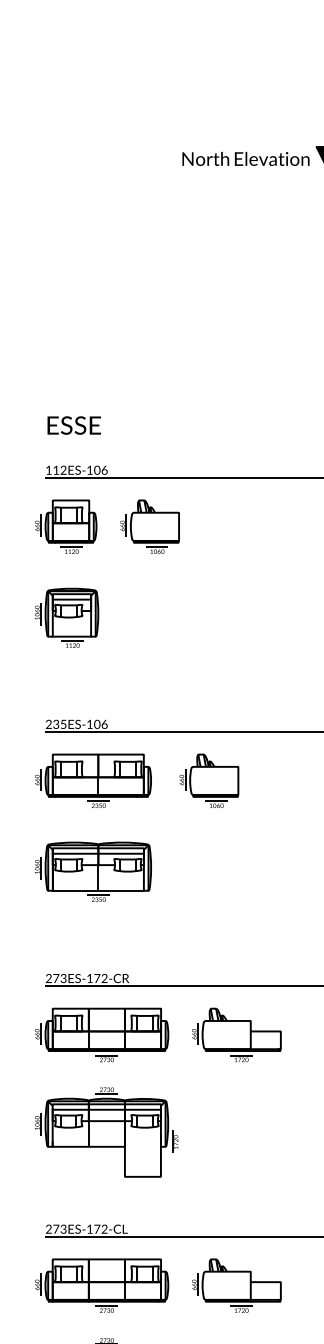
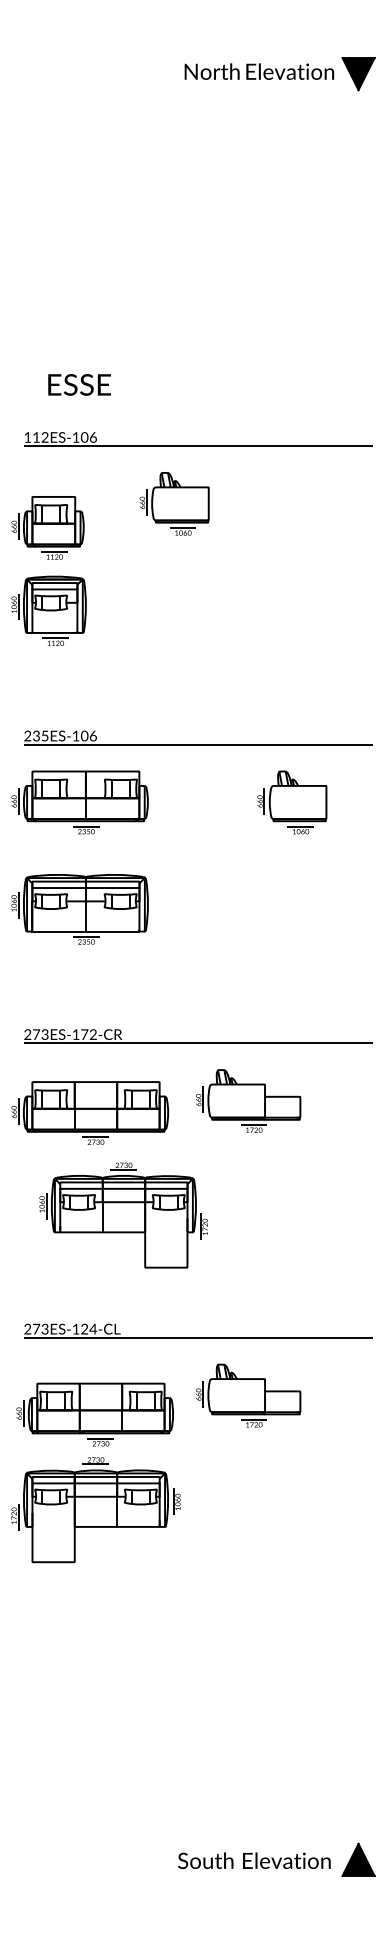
text: (74, 425) -> (79, 384), moved
part: (65, 526) -> (47, 527), moved
part: (149, 526) -> (174, 503), moved
part: (209, 780) -> (292, 802), moved
part: (101, 1034) -> (89, 1112), moved
part: (106, 1132) -> (123, 1215), moved
text: (101, 1228) -> (89, 1328), 273ES-172-CL -> 273ES-124-CL
part: (101, 1285) -> (94, 1414), moved

